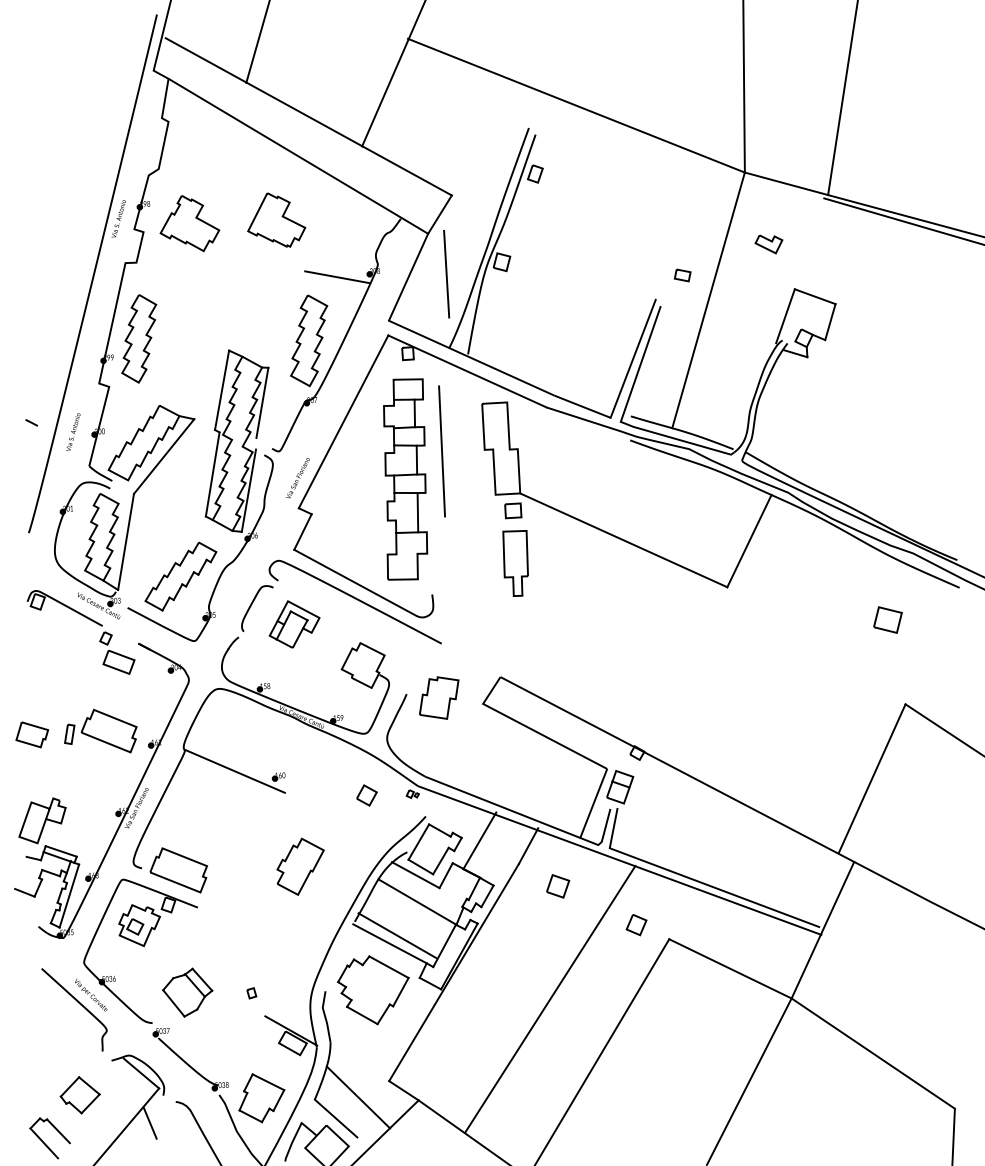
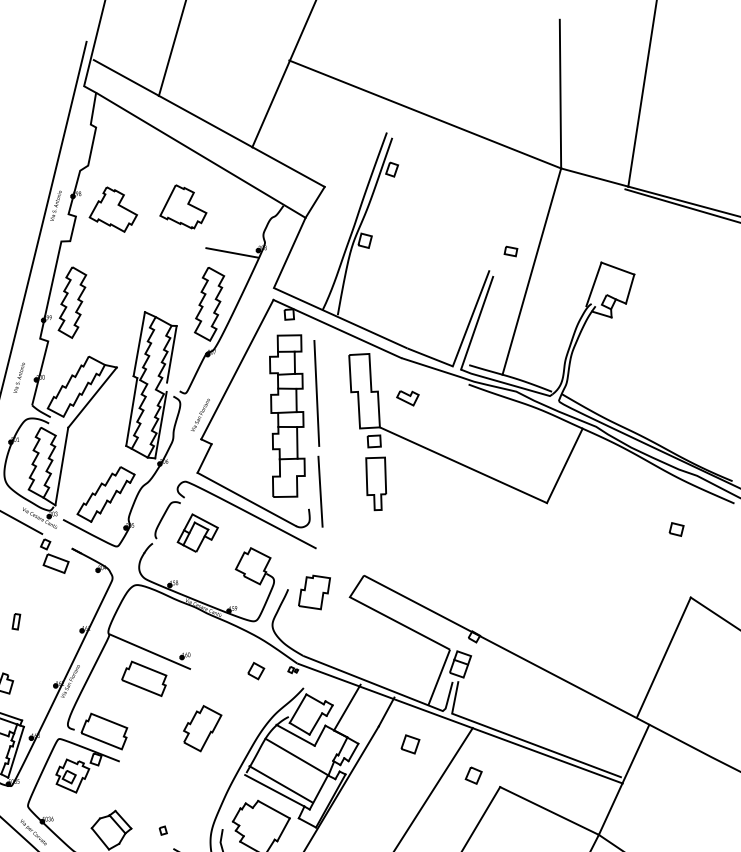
part: (768, 244) -> (407, 398), moved
line: (446, 274) -> (320, 491), moved
part: (887, 619) -> (676, 529), size x0.62
part: (109, 730) -> (144, 678), moved

